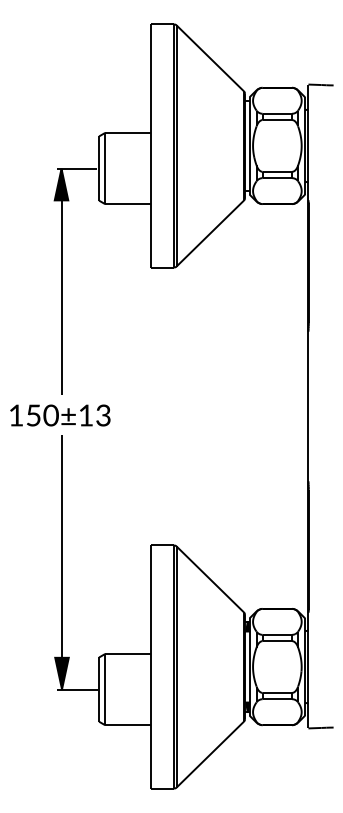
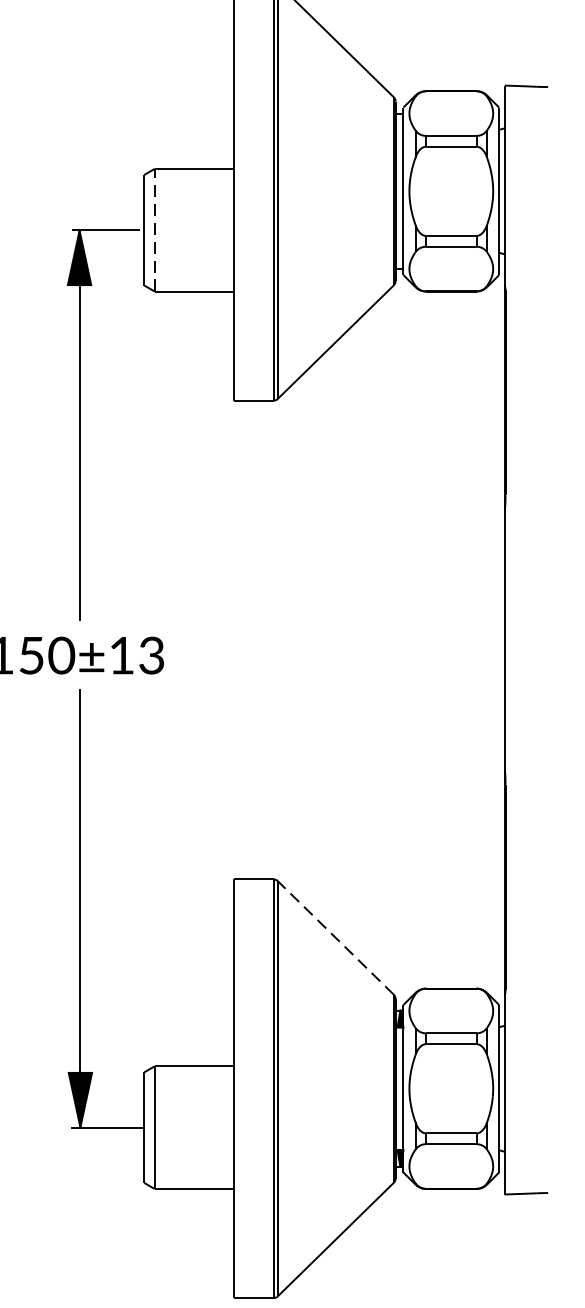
line: (105, 168) -> (155, 230), solid -> dashed
line: (209, 579) -> (334, 938), solid -> dashed

